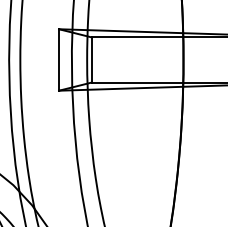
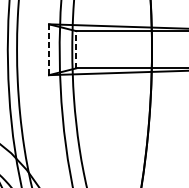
line: (59, 59) -> (49, 49), solid -> dashed
line: (92, 60) -> (76, 50), solid -> dashed

